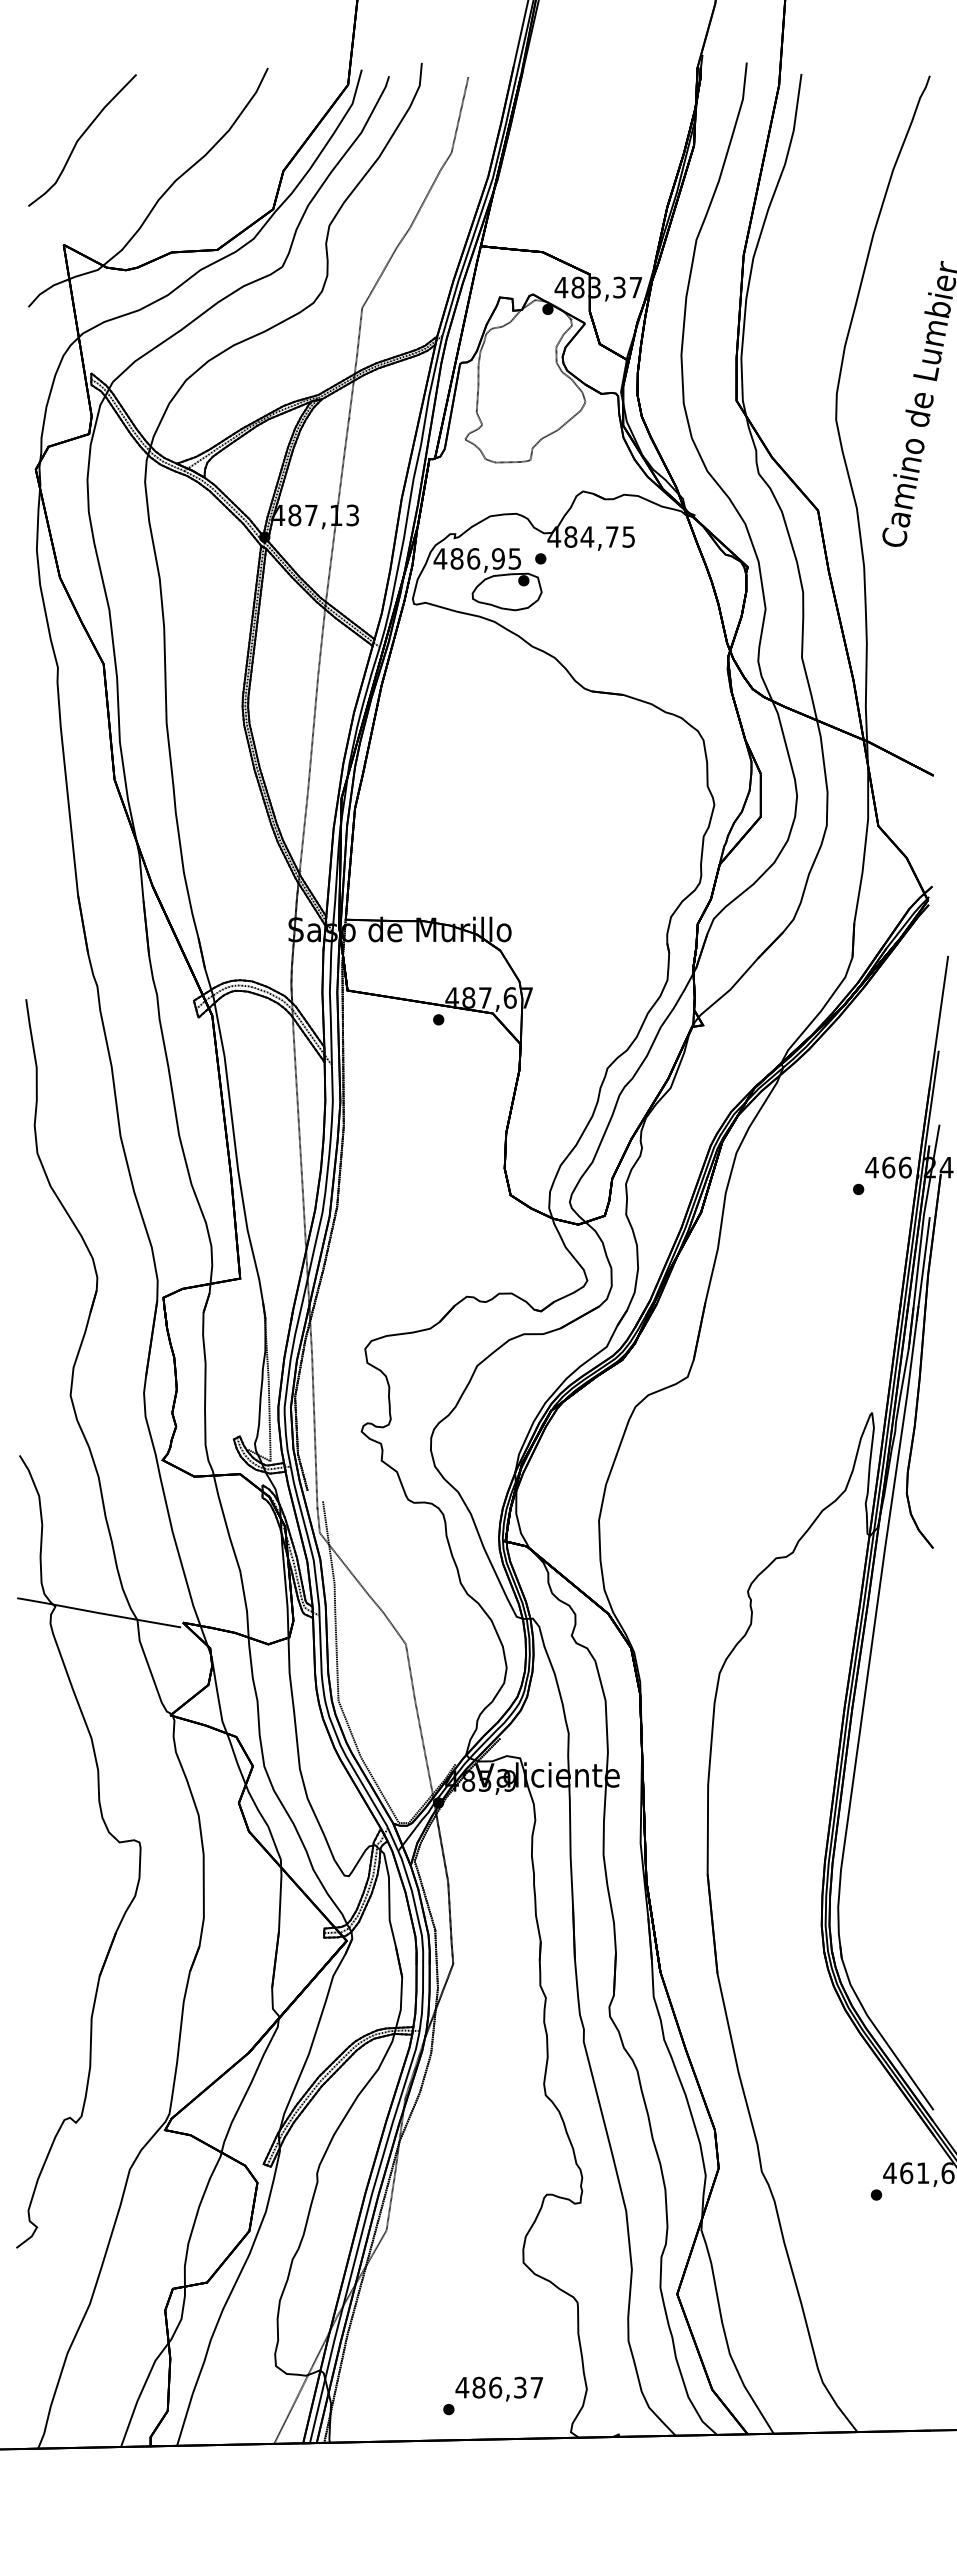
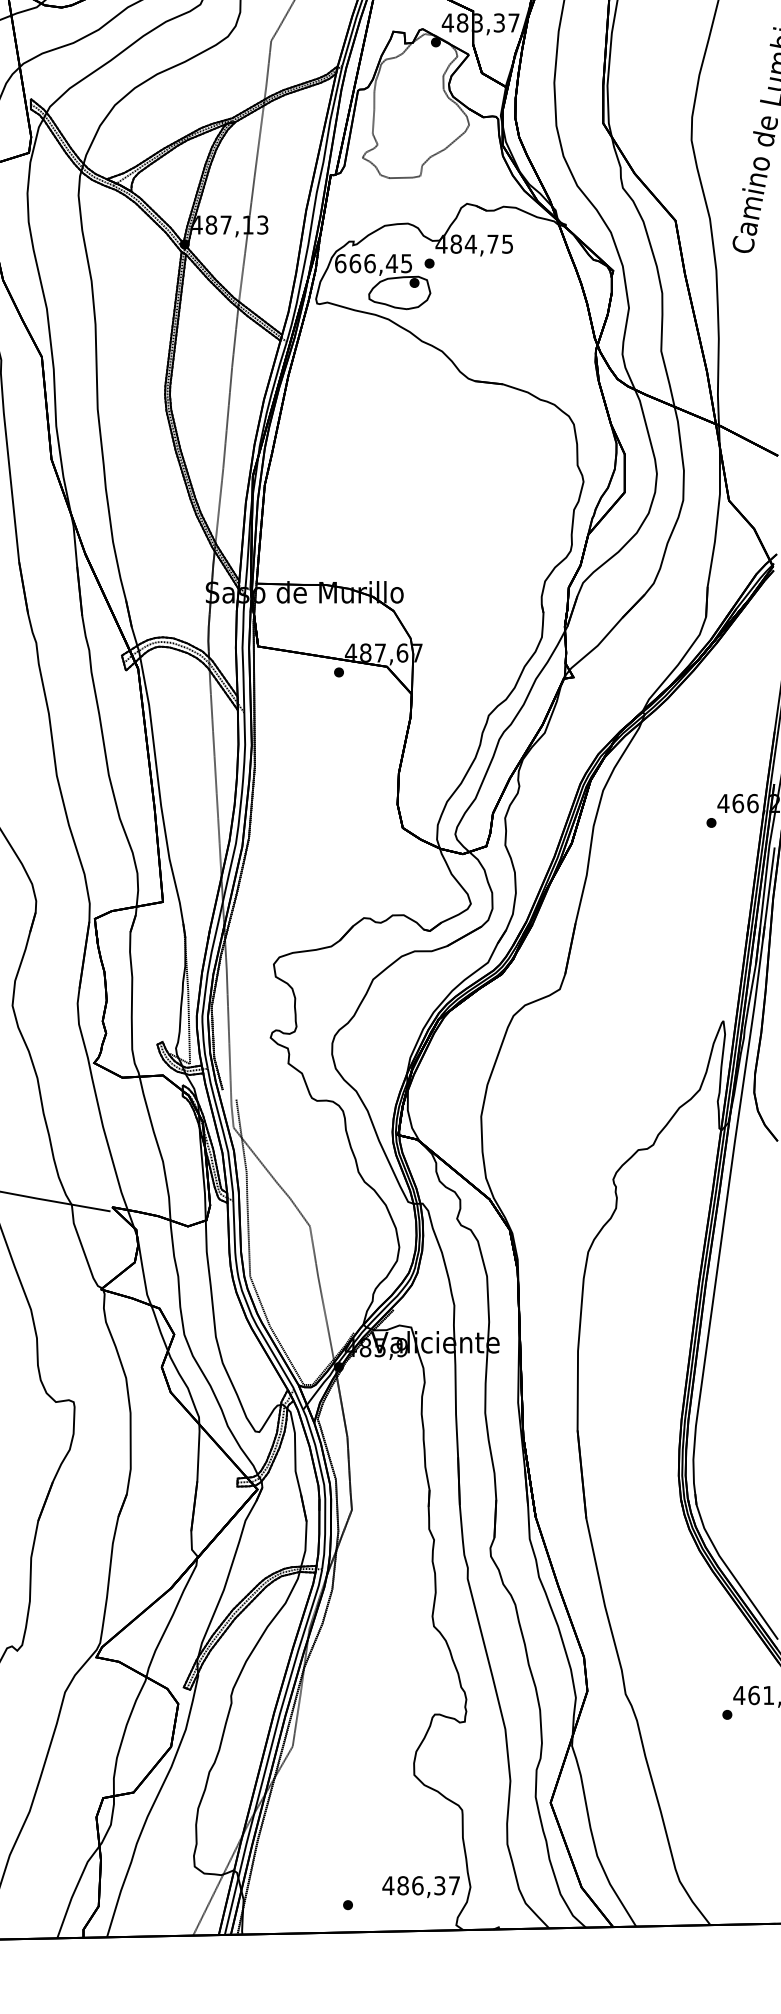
text: (469, 558) -> (366, 263), 486,95 -> 666,45
text: (498, 2388) -> (420, 1886), moved

